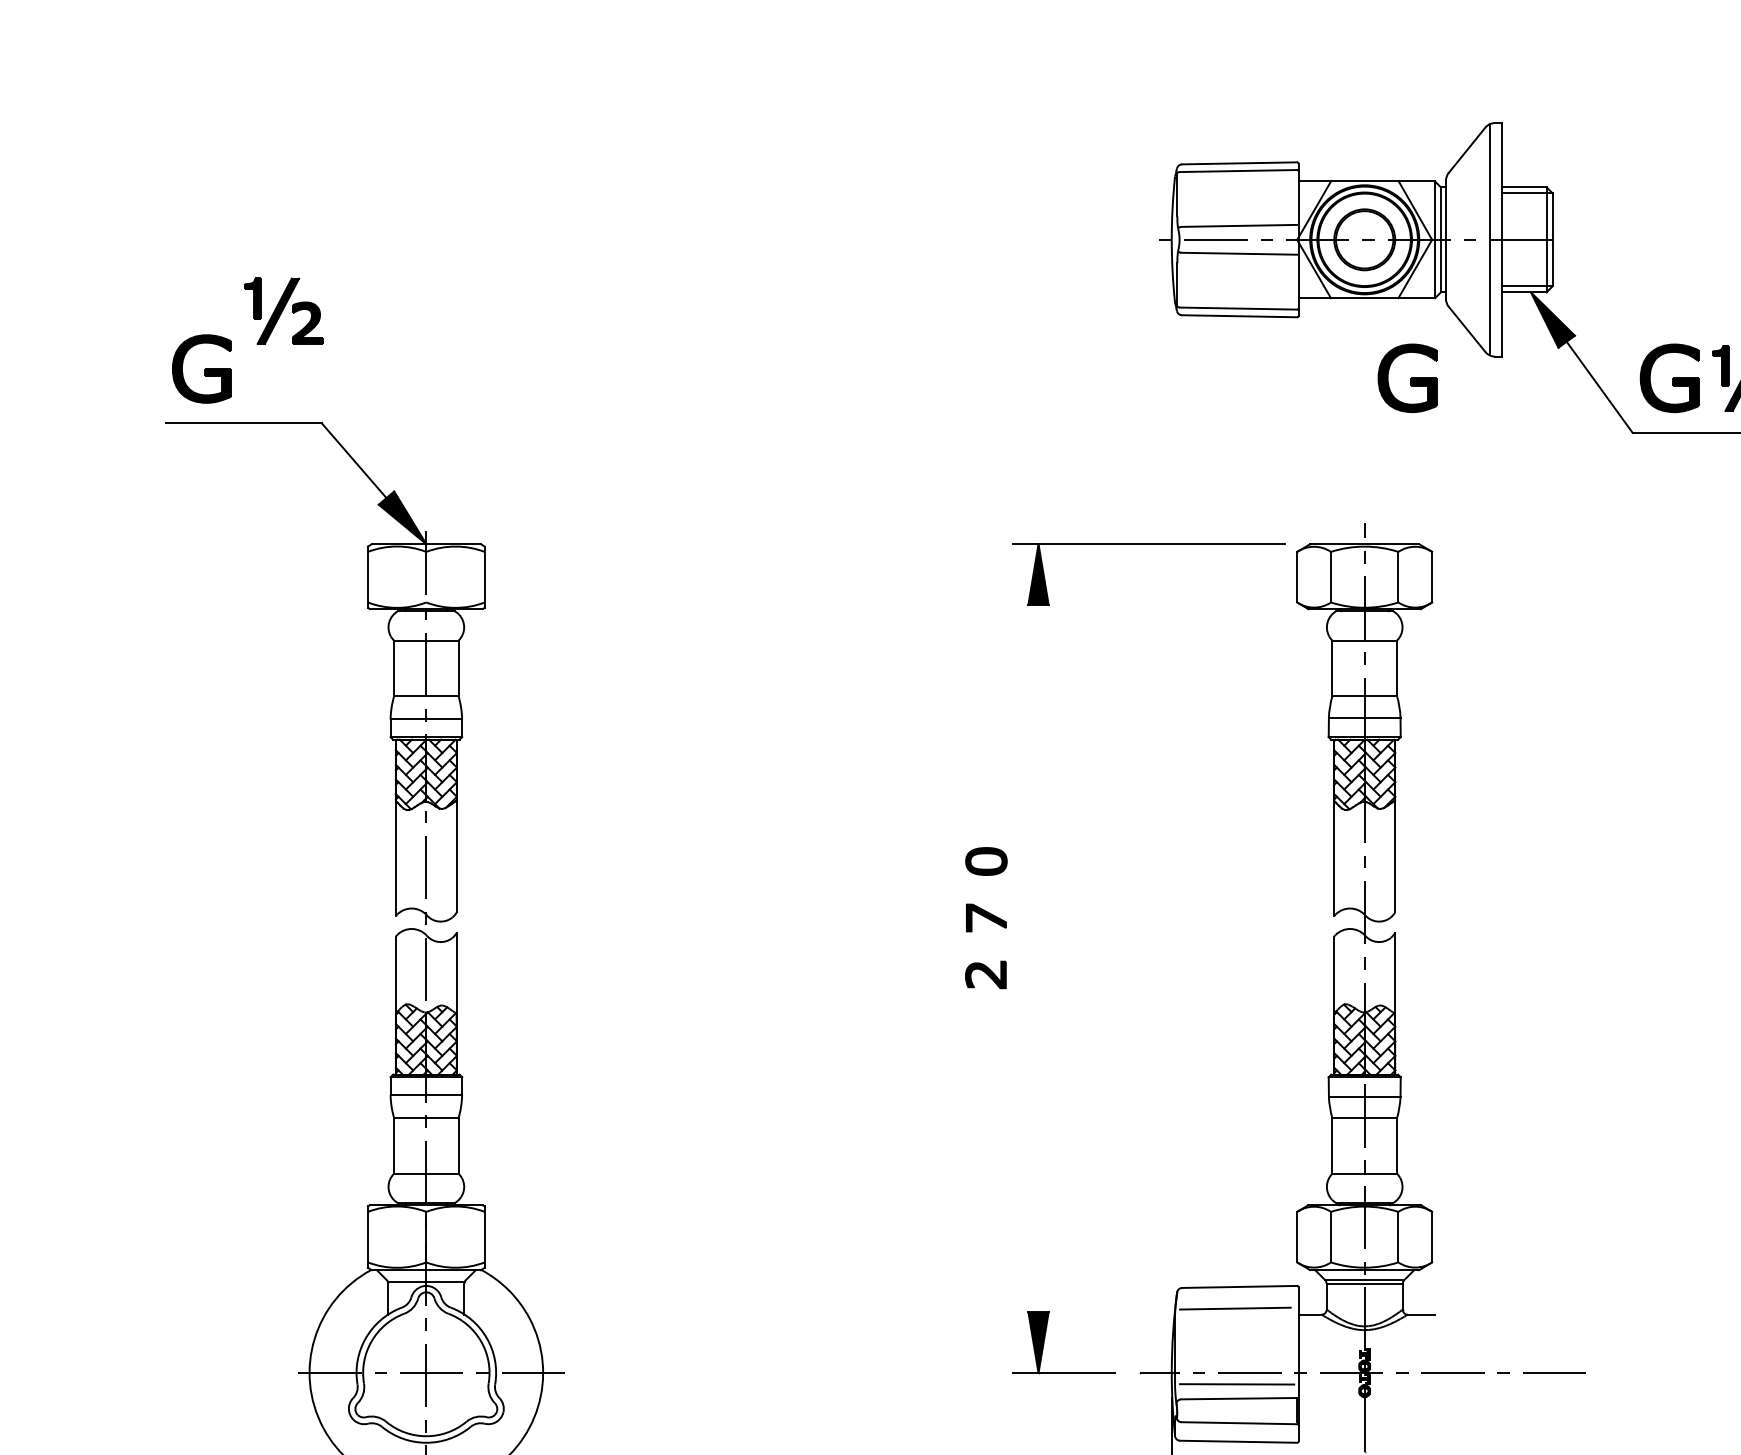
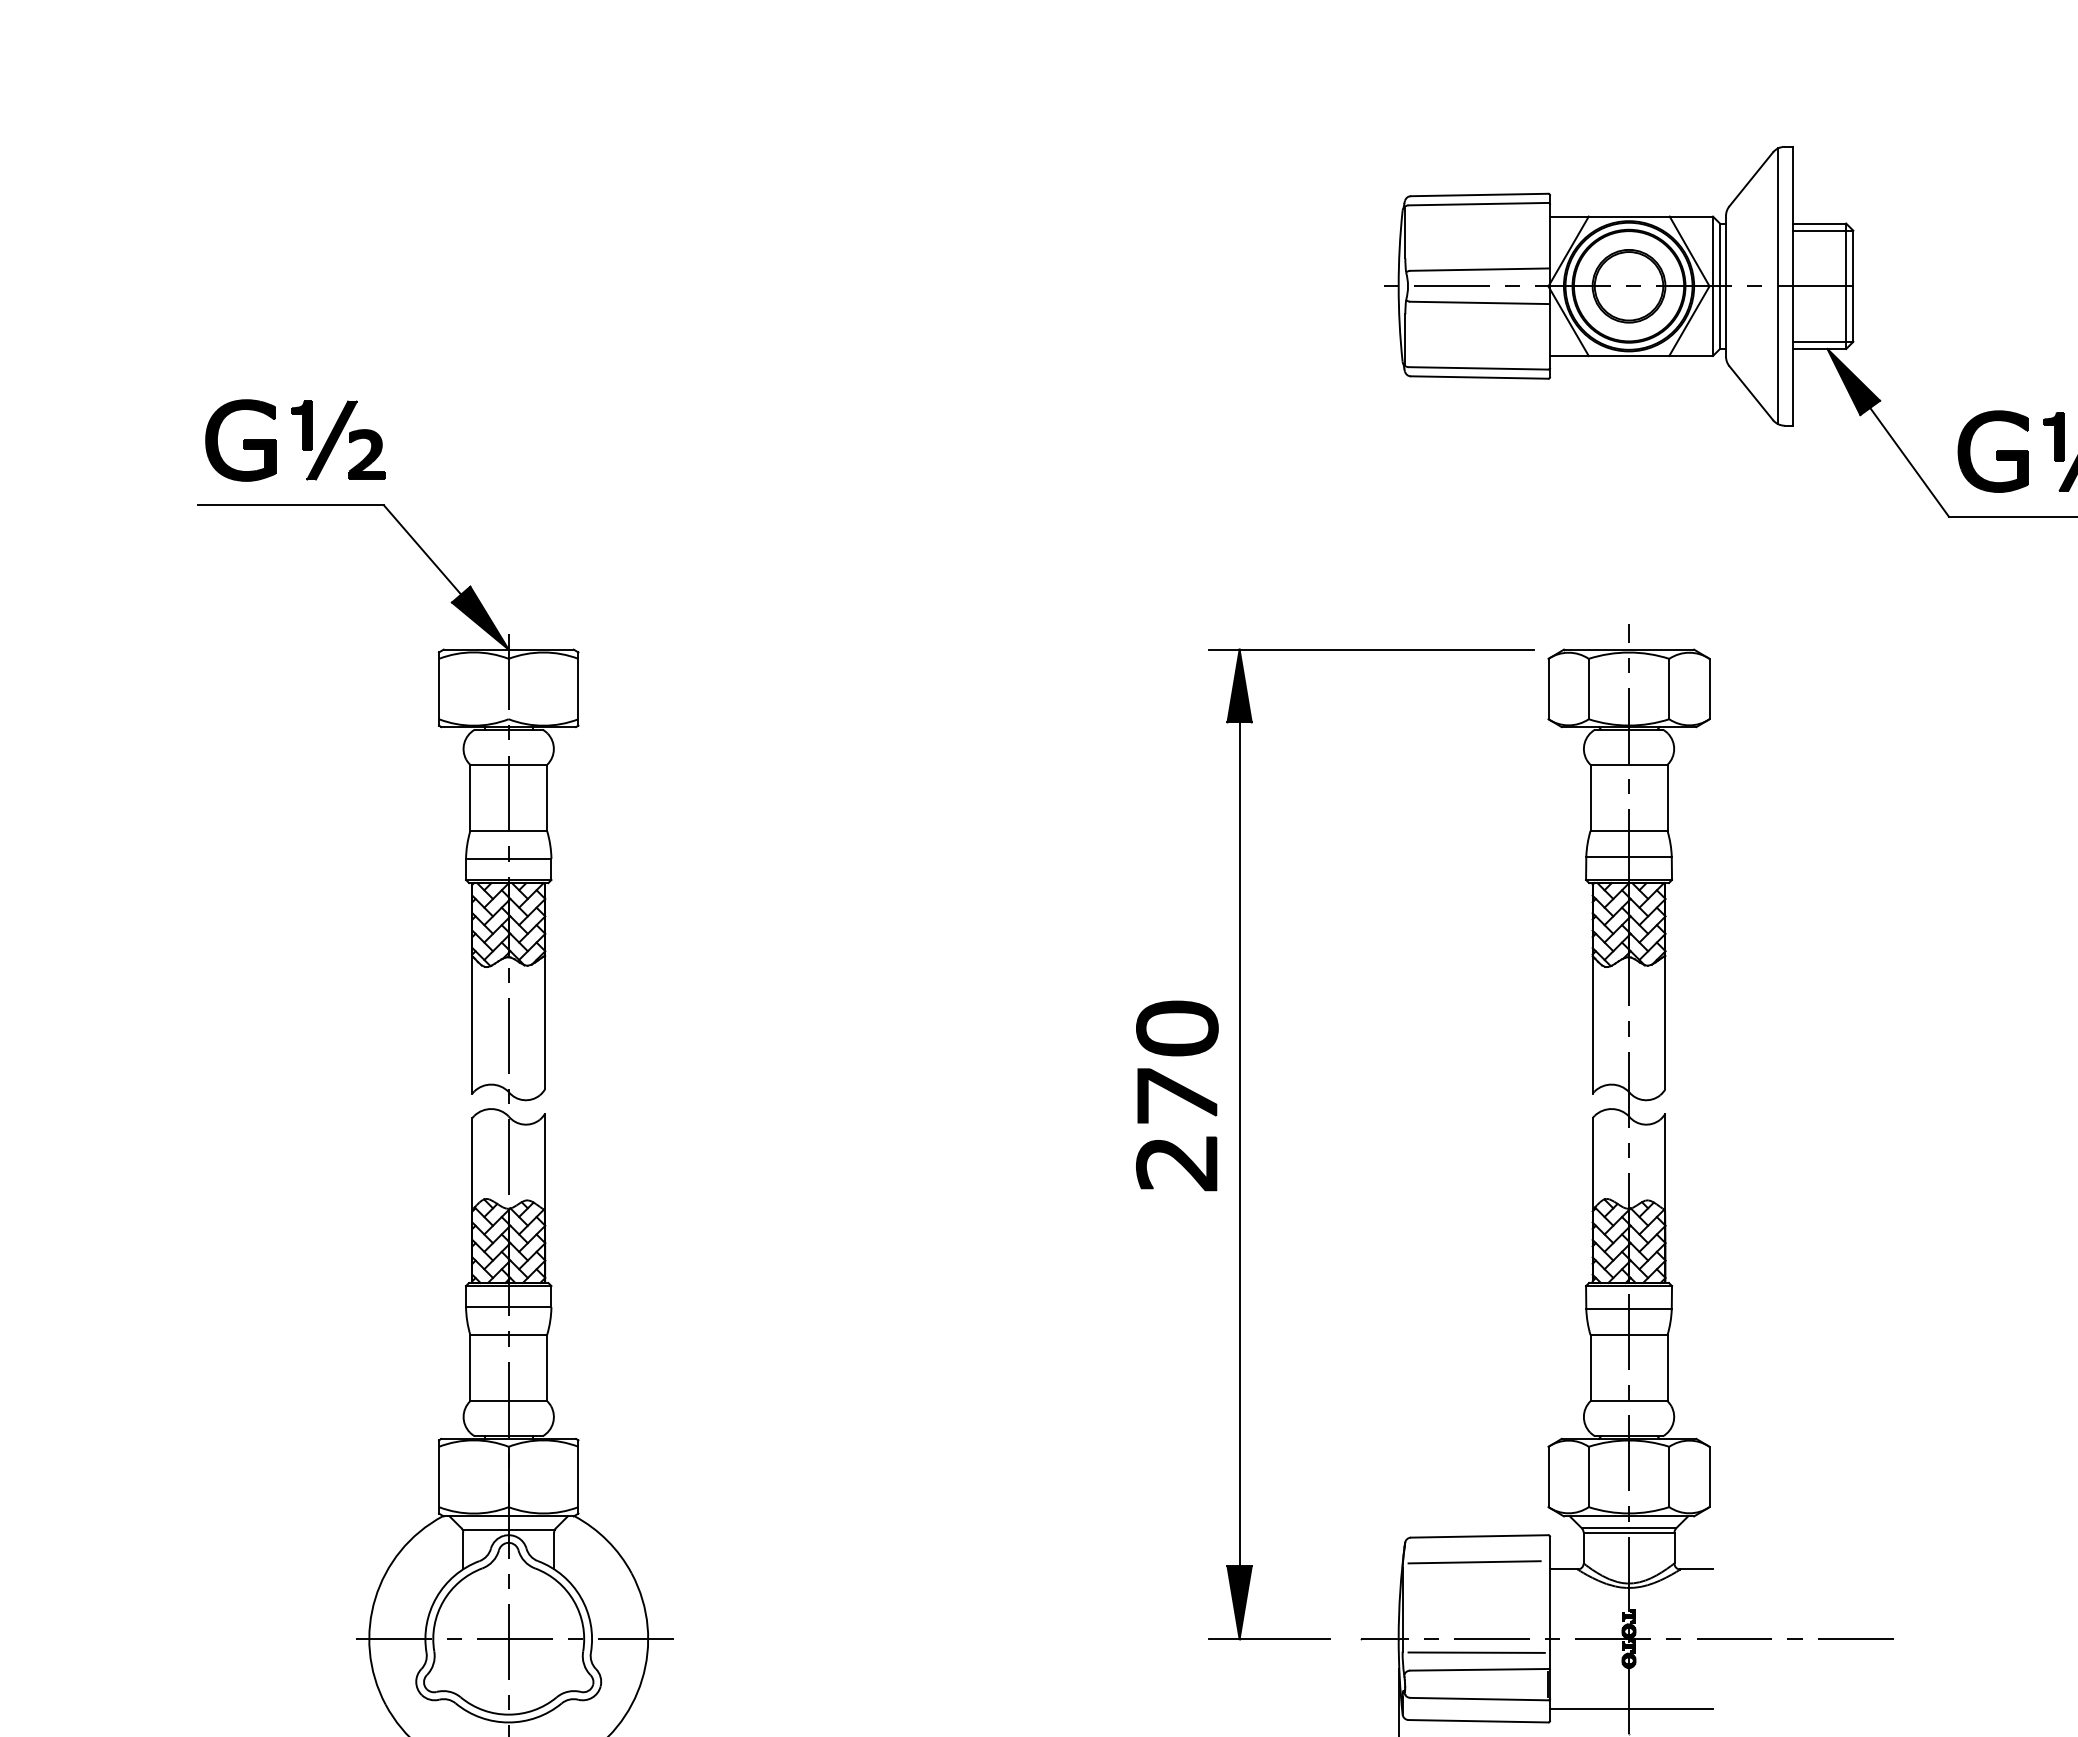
part: (283, 311) -> (338, 440), moved
part: (1406, 378) -> (1679, 451), removed
part: (986, 861) -> (1177, 1028), size x1.67
part: (986, 917) -> (1177, 1095), size x1.67
line: (1038, 958) -> (1239, 1144), added
part: (985, 974) -> (1176, 1163), size x1.67
line: (1366, 1431) -> (1631, 1708), added

